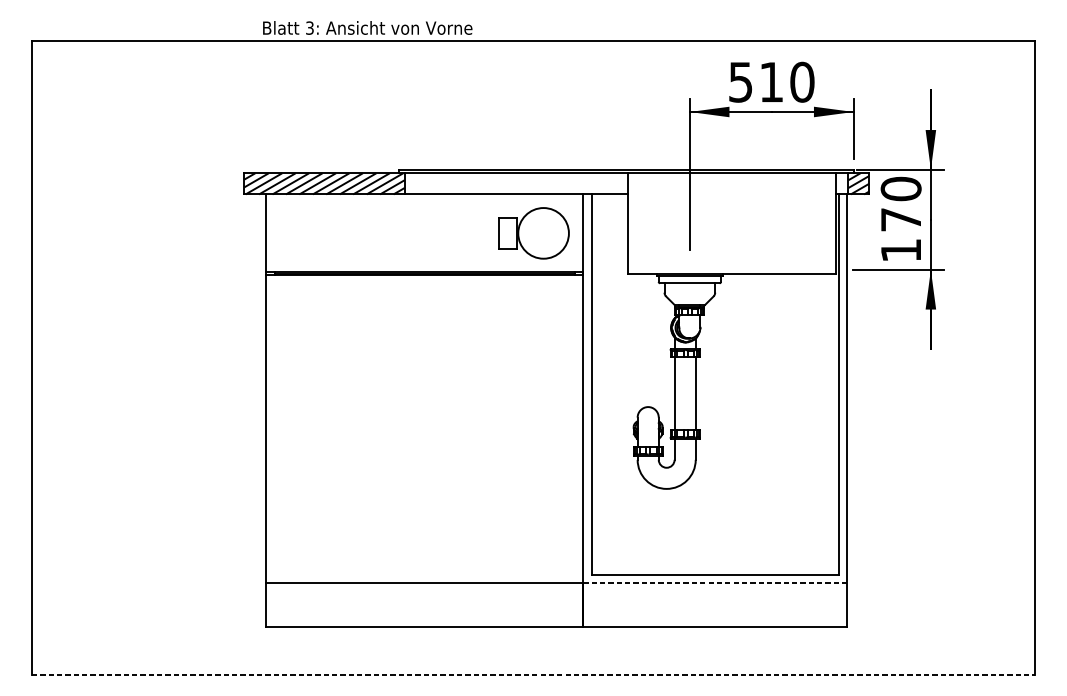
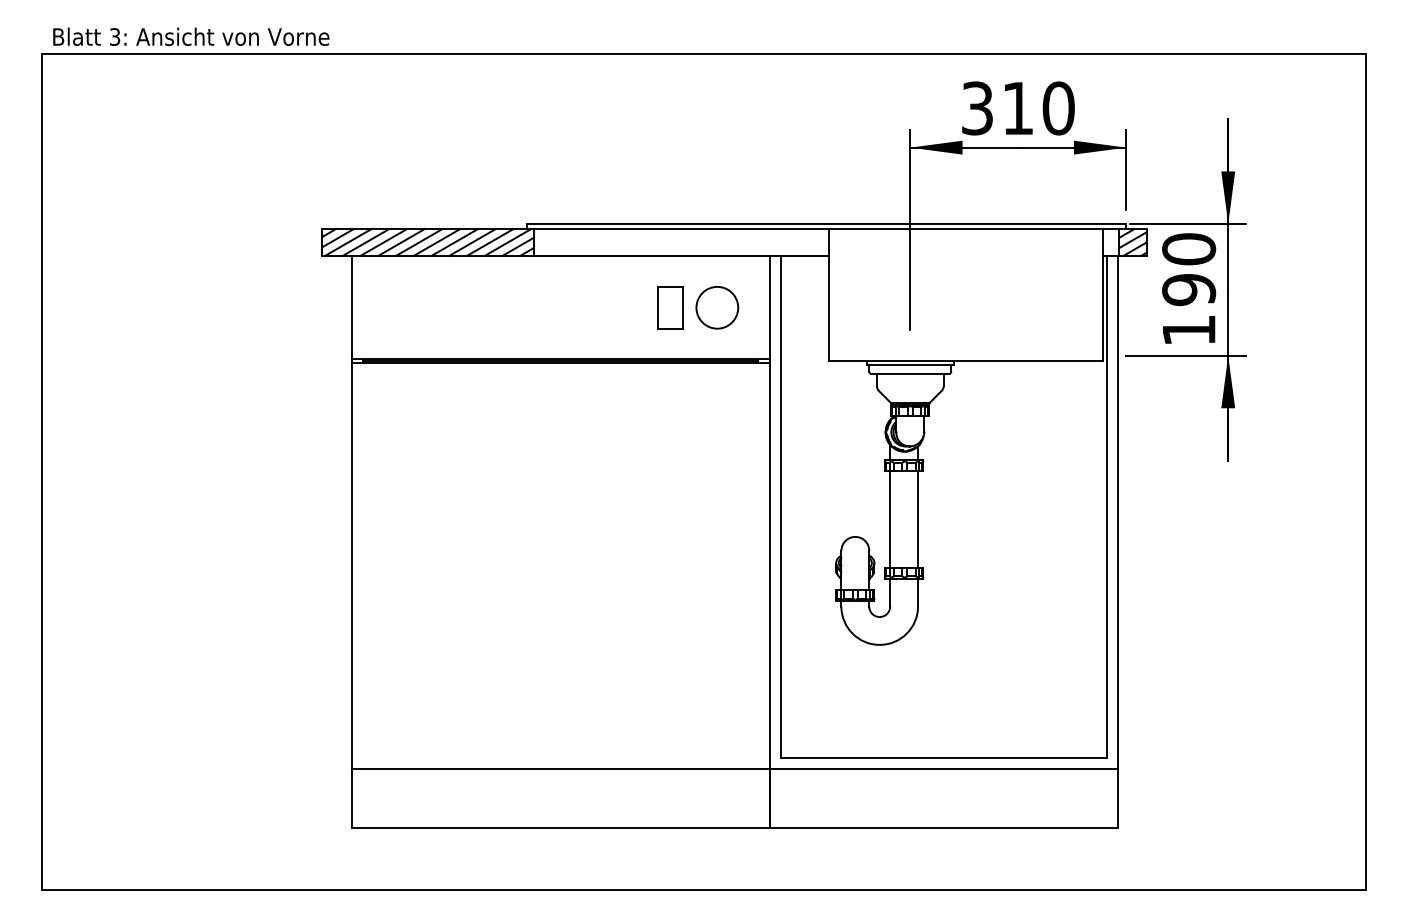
text: (367, 27) -> (191, 36), moved
text: (740, 81) -> (977, 107), 510 -> 310
text: (901, 220) -> (1189, 290), 170 -> 190
circle: (543, 233) -> (717, 307), size x0.62
line: (715, 583) -> (943, 769), dashed -> solid
line: (533, 675) -> (704, 890), dashed -> solid

